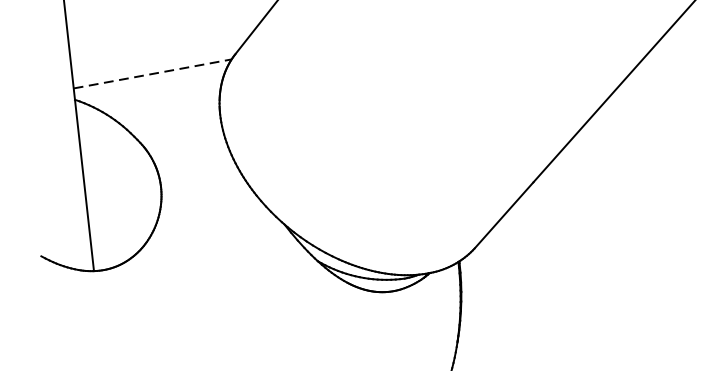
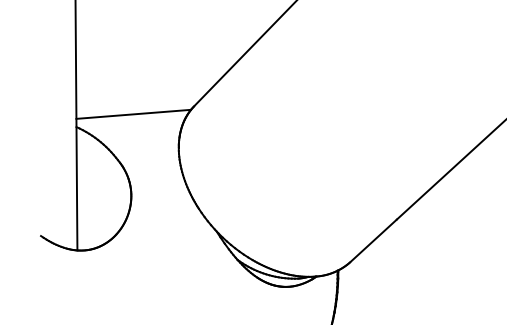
line: (153, 74) -> (134, 114), dashed -> solid

